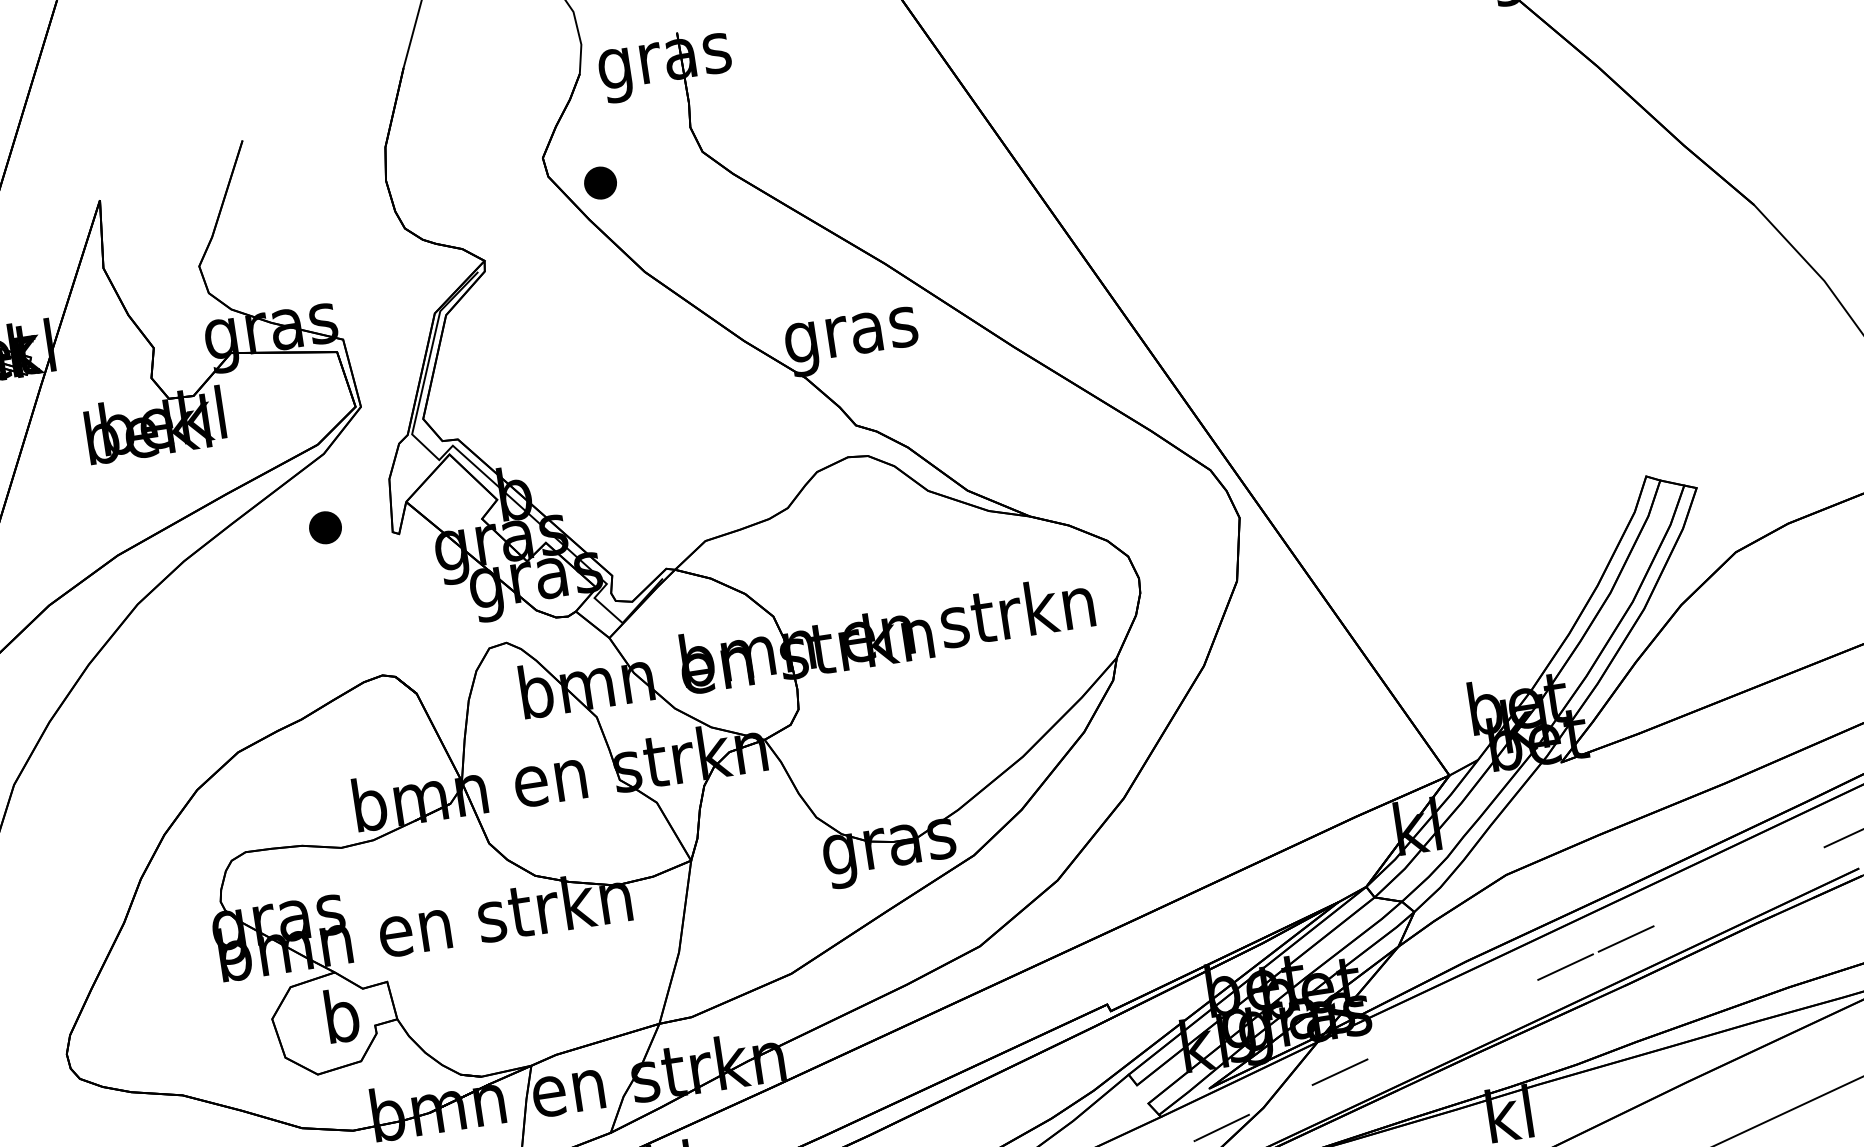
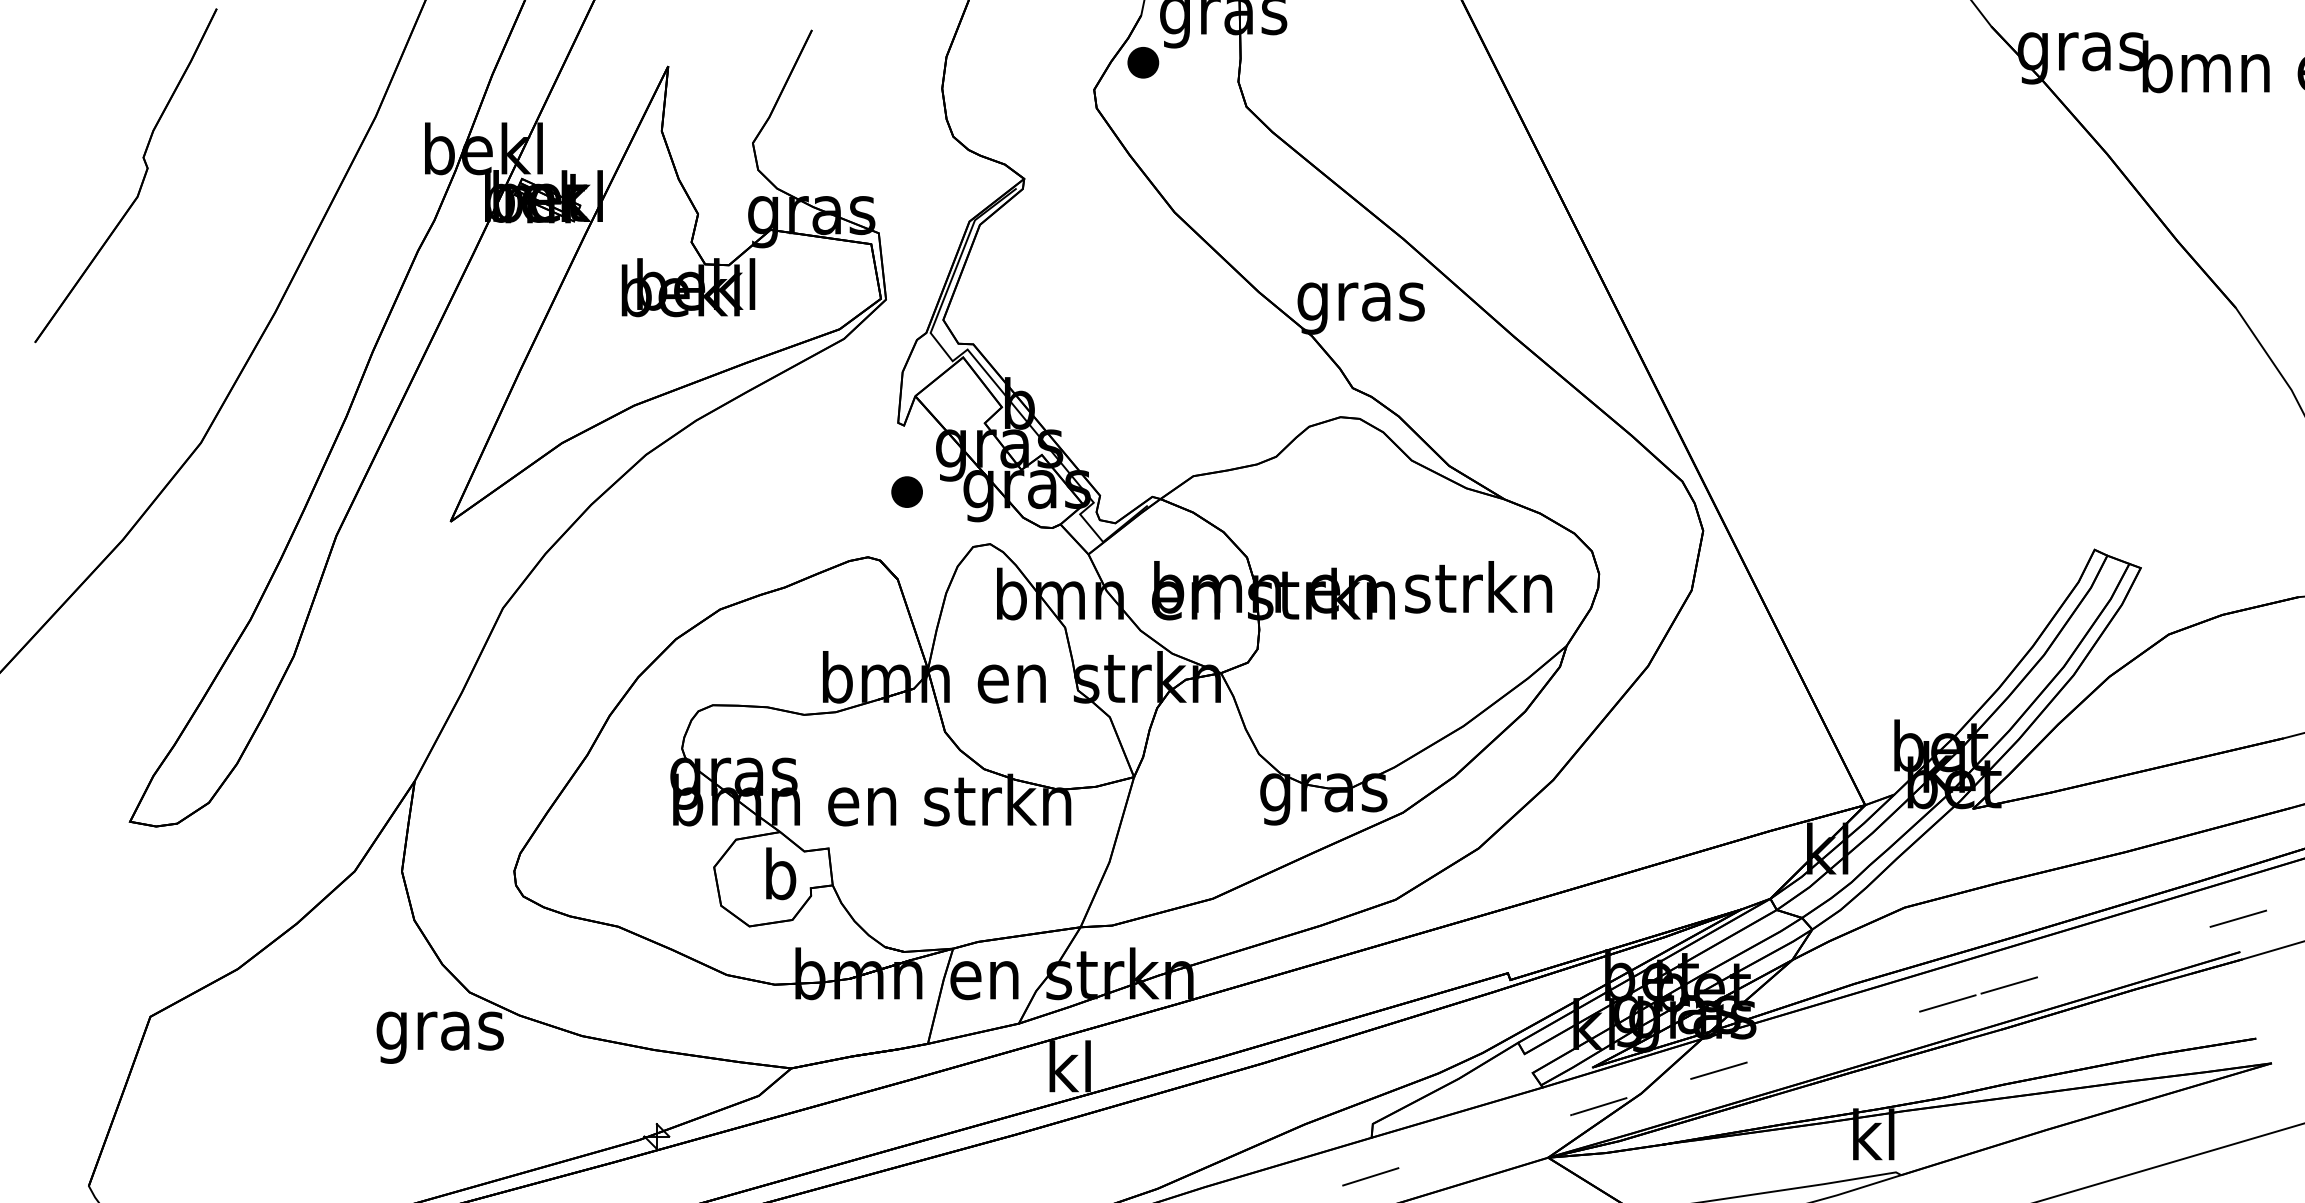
part: (600, 182) -> (1143, 62), moved
part: (324, 527) -> (906, 491), moved

